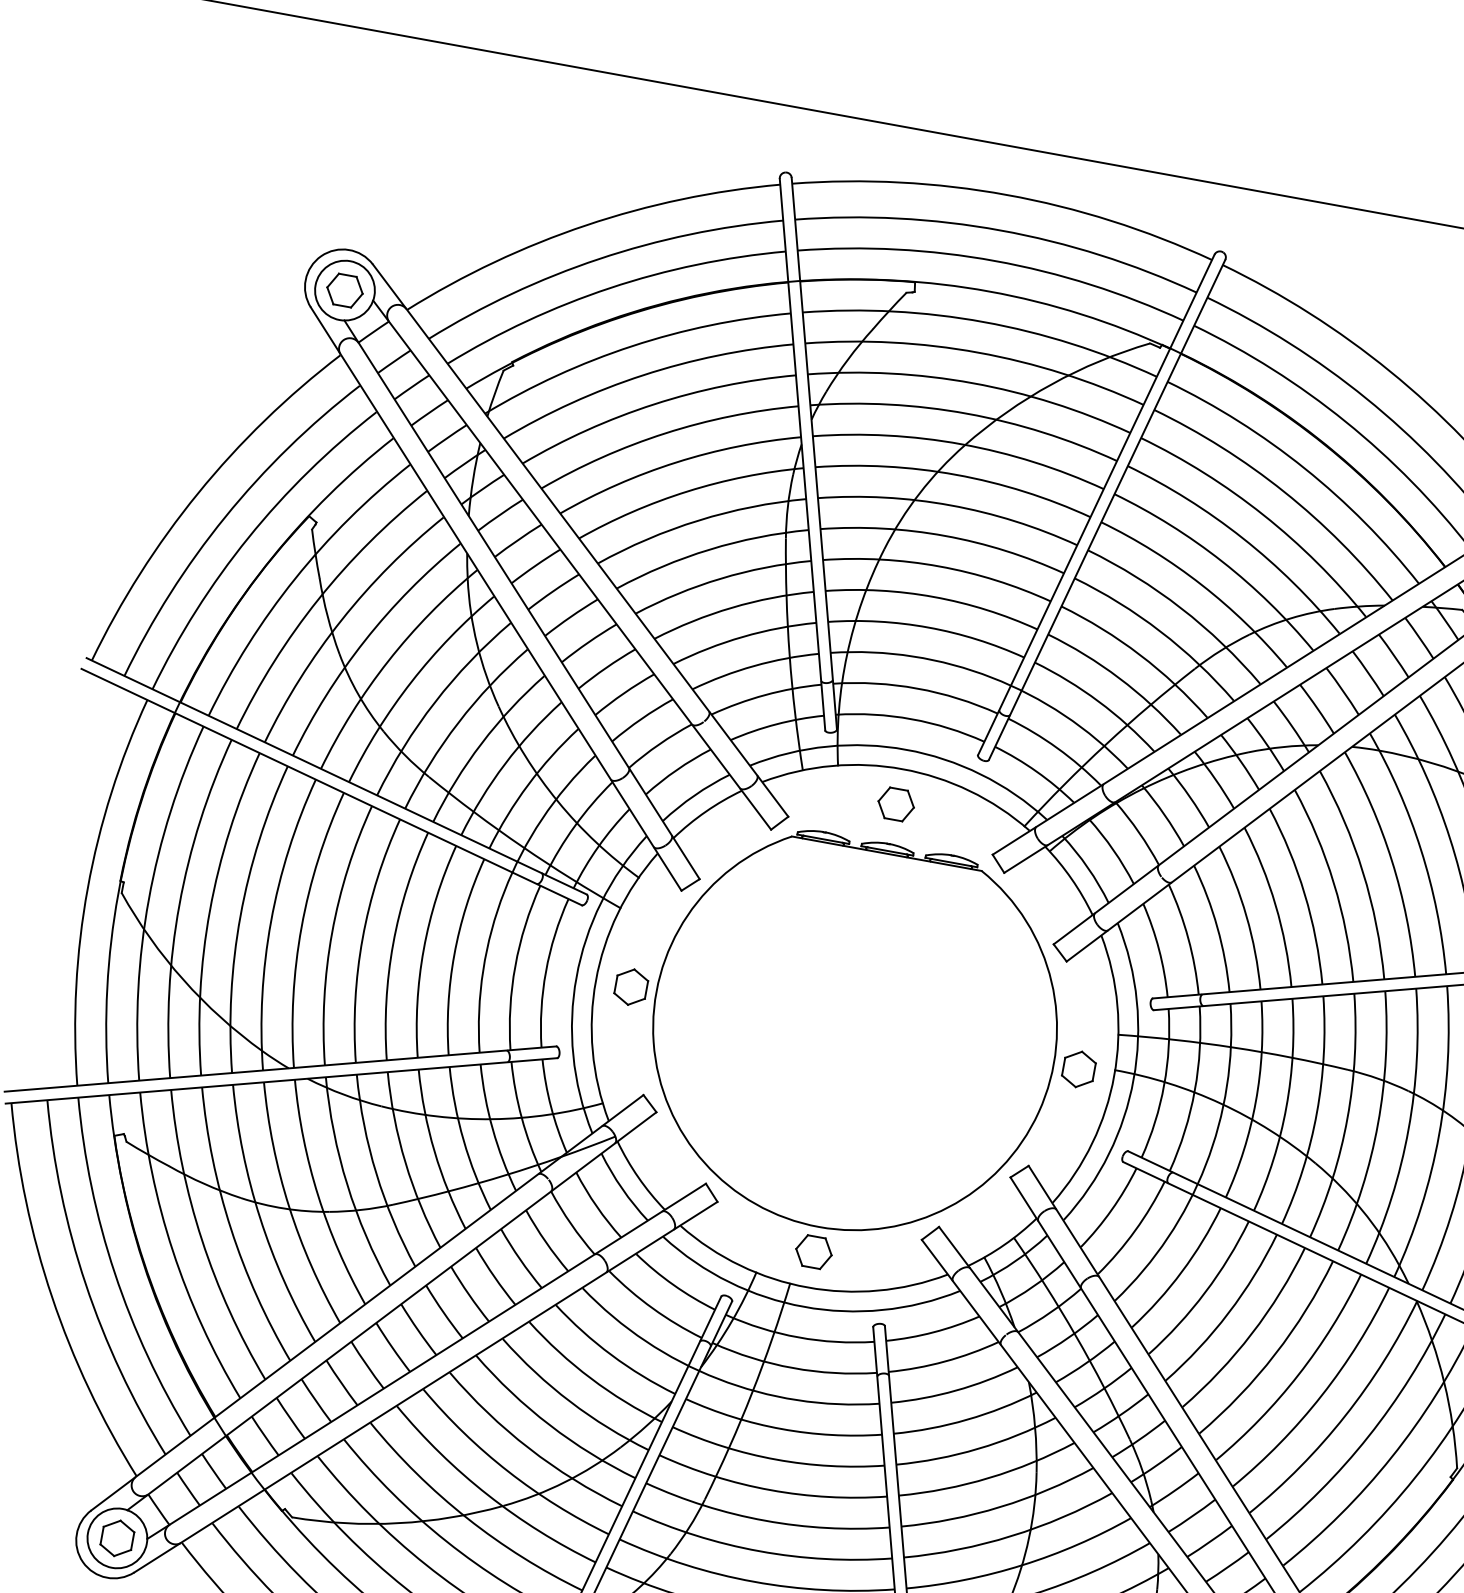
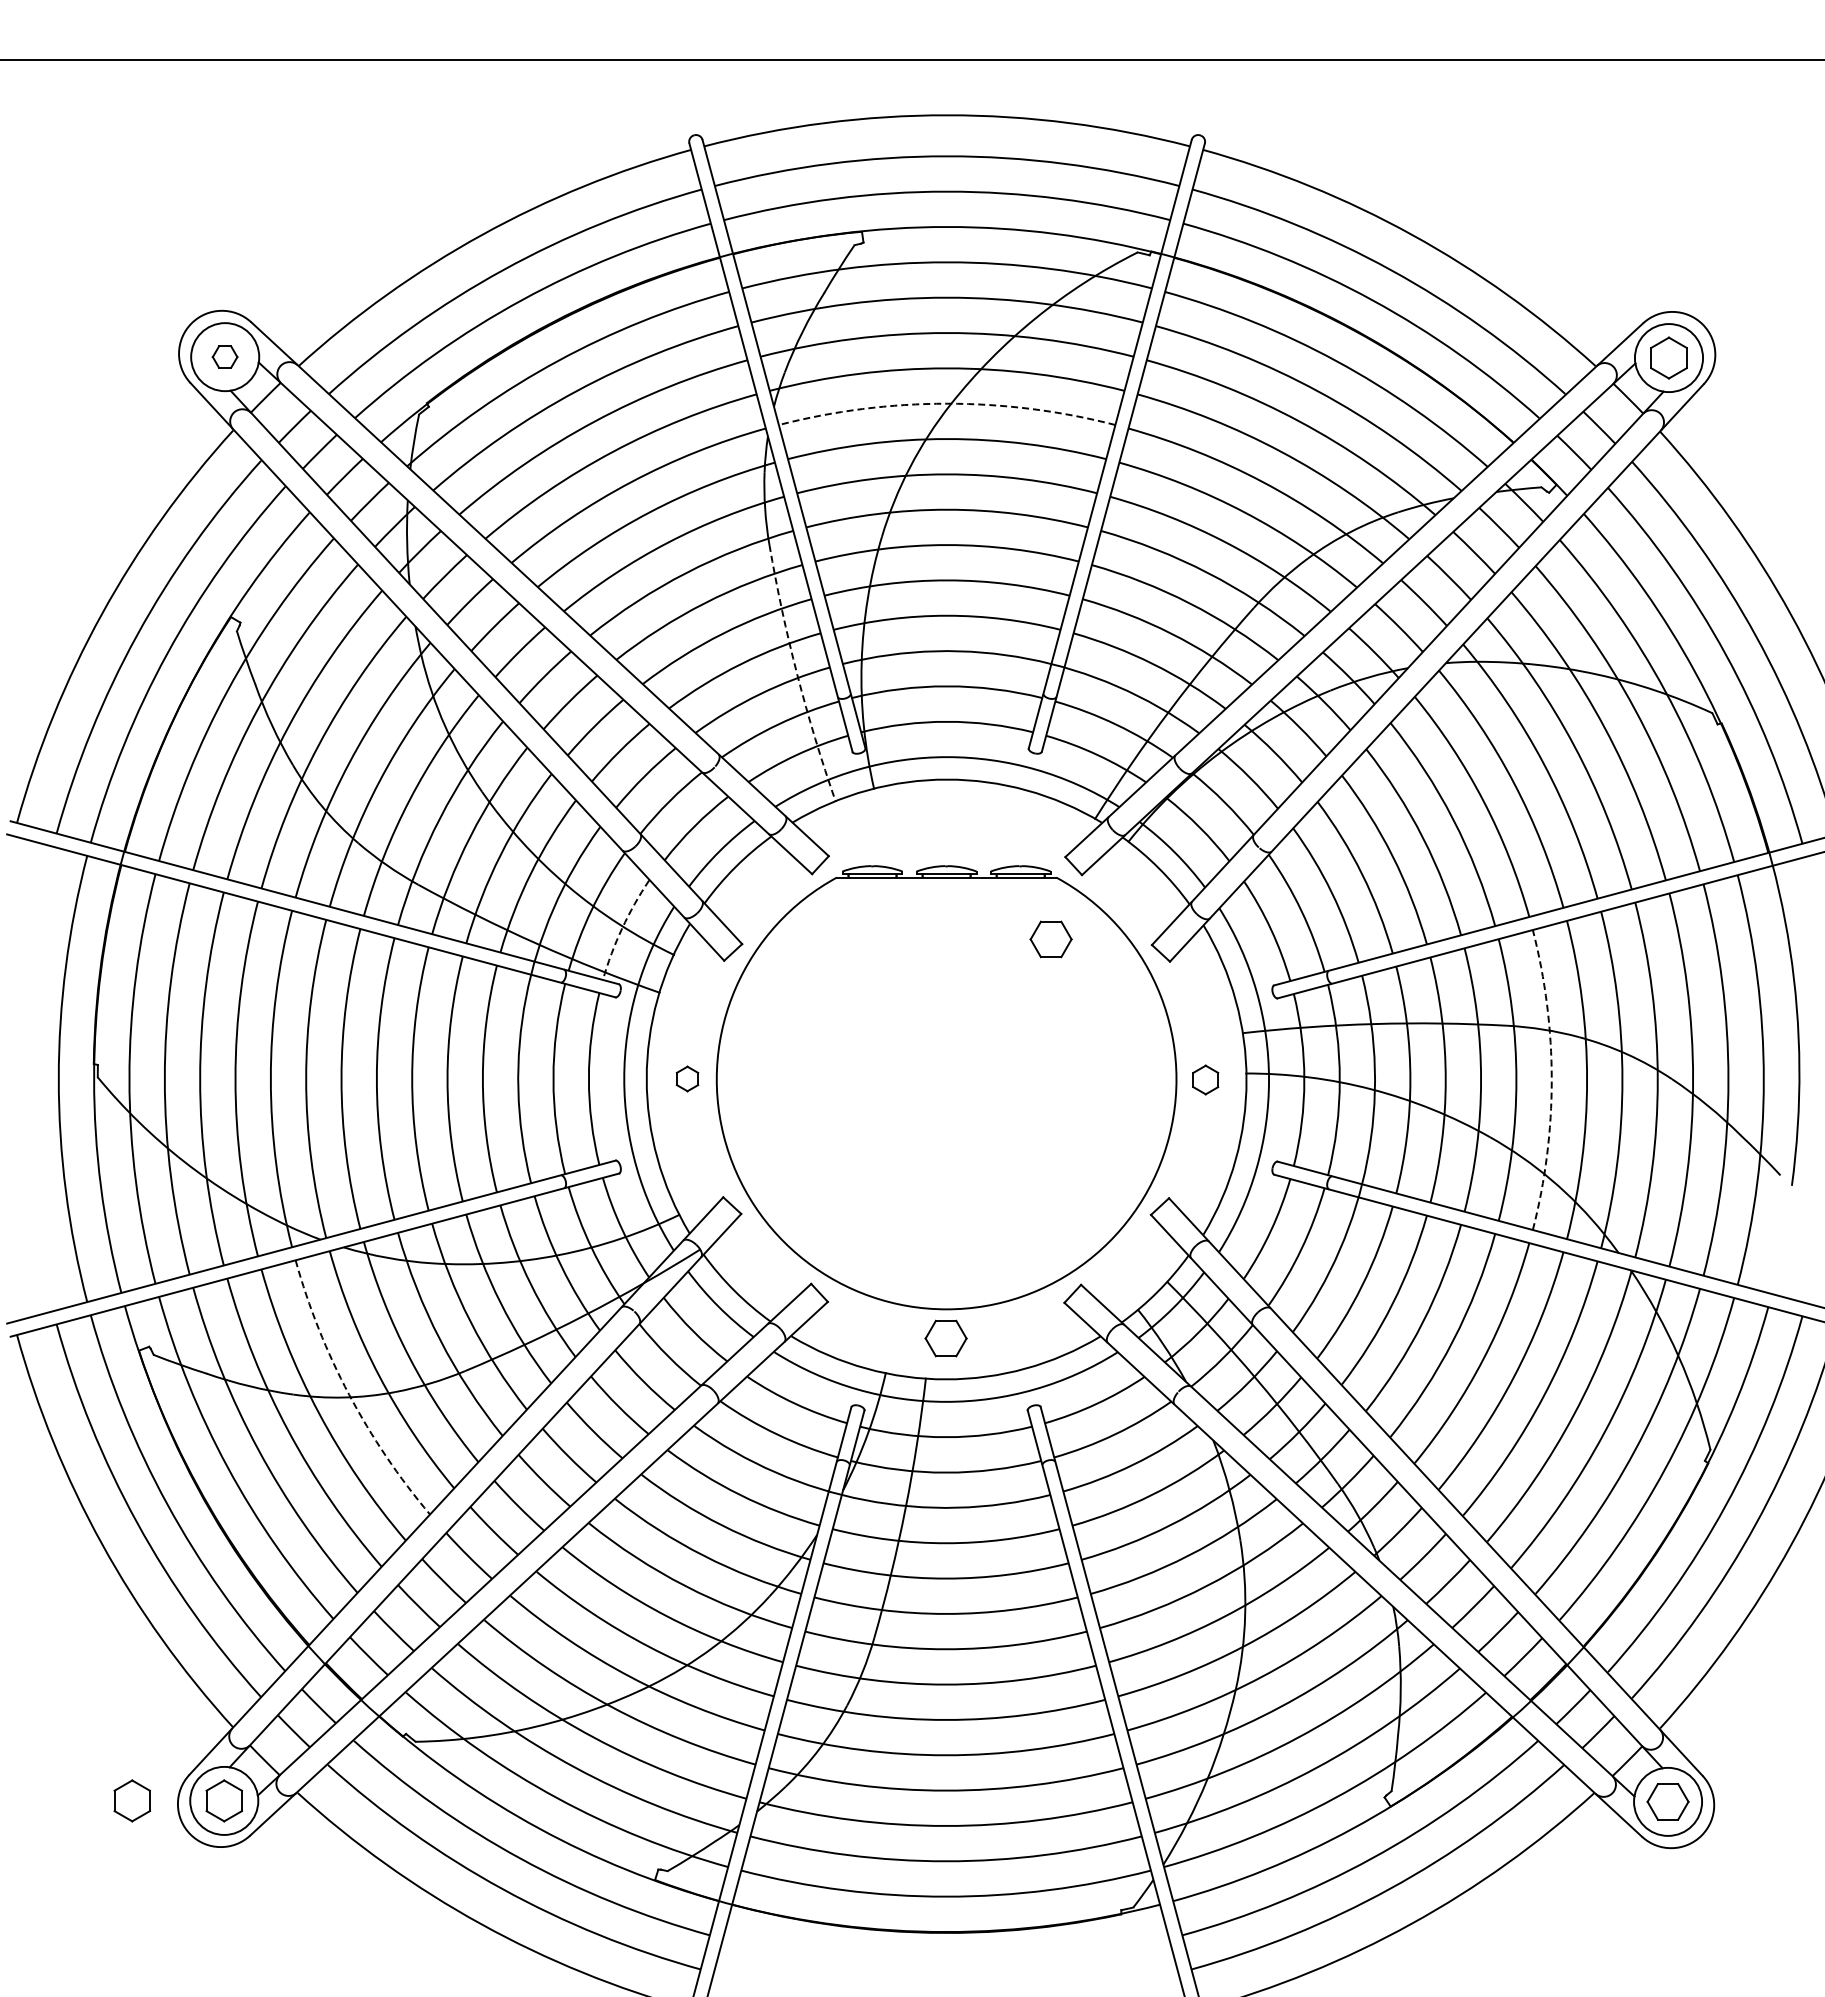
part: (344, 289) -> (224, 356), size x0.6
arc: (962, 444) -> (947, 403), solid -> dashed
arc: (789, 654) -> (797, 674), solid -> dashed
part: (895, 804) -> (1050, 939), moved
arc: (598, 846) -> (622, 928), solid -> dashed
part: (631, 986) -> (687, 1078), size x0.6
part: (1078, 1068) -> (1205, 1079), size x0.7
arc: (1377, 1124) -> (1551, 1080), solid -> dashed
arc: (289, 1206) -> (349, 1394), solid -> dashed
part: (37, 1523) -> (131, 1800), added

